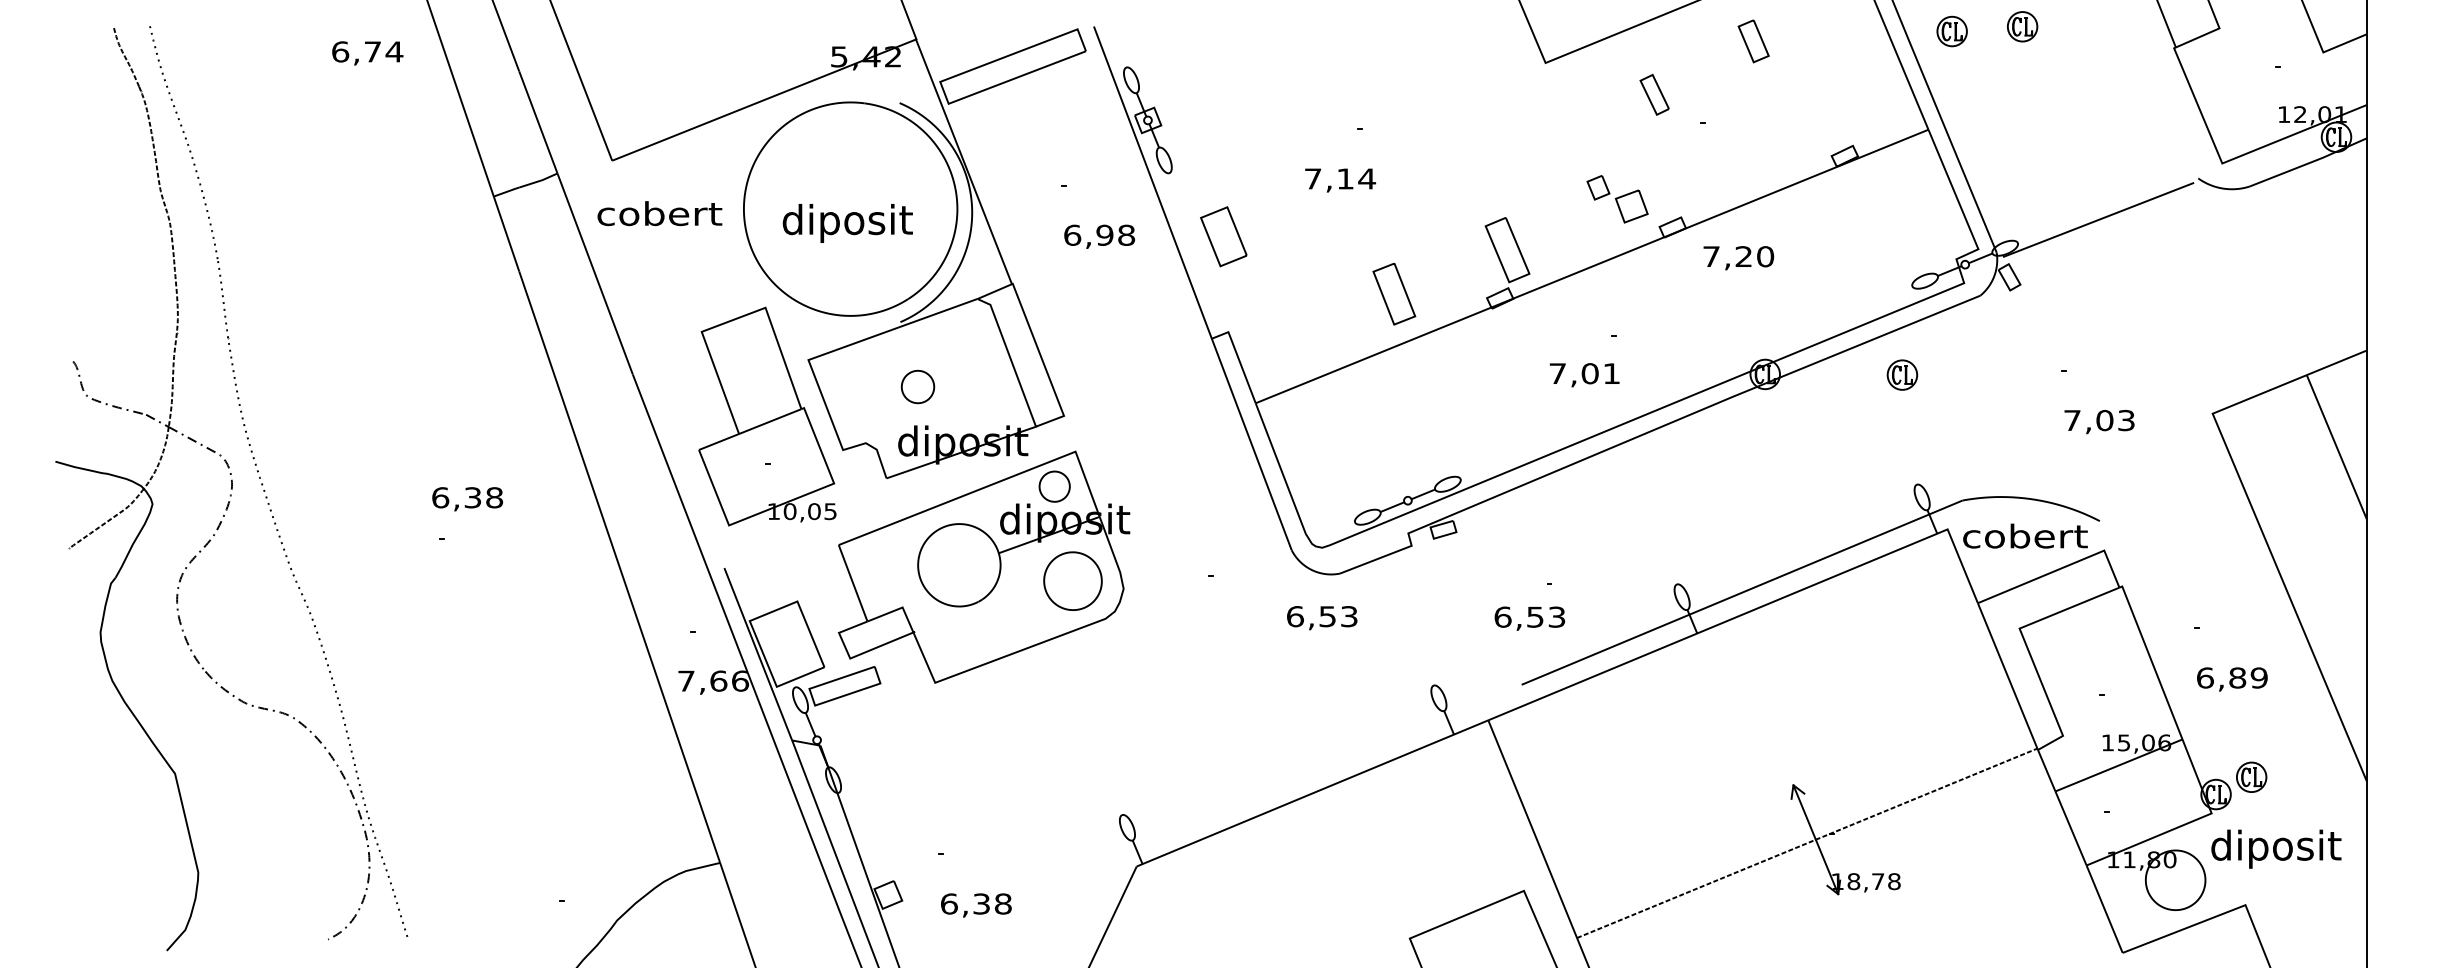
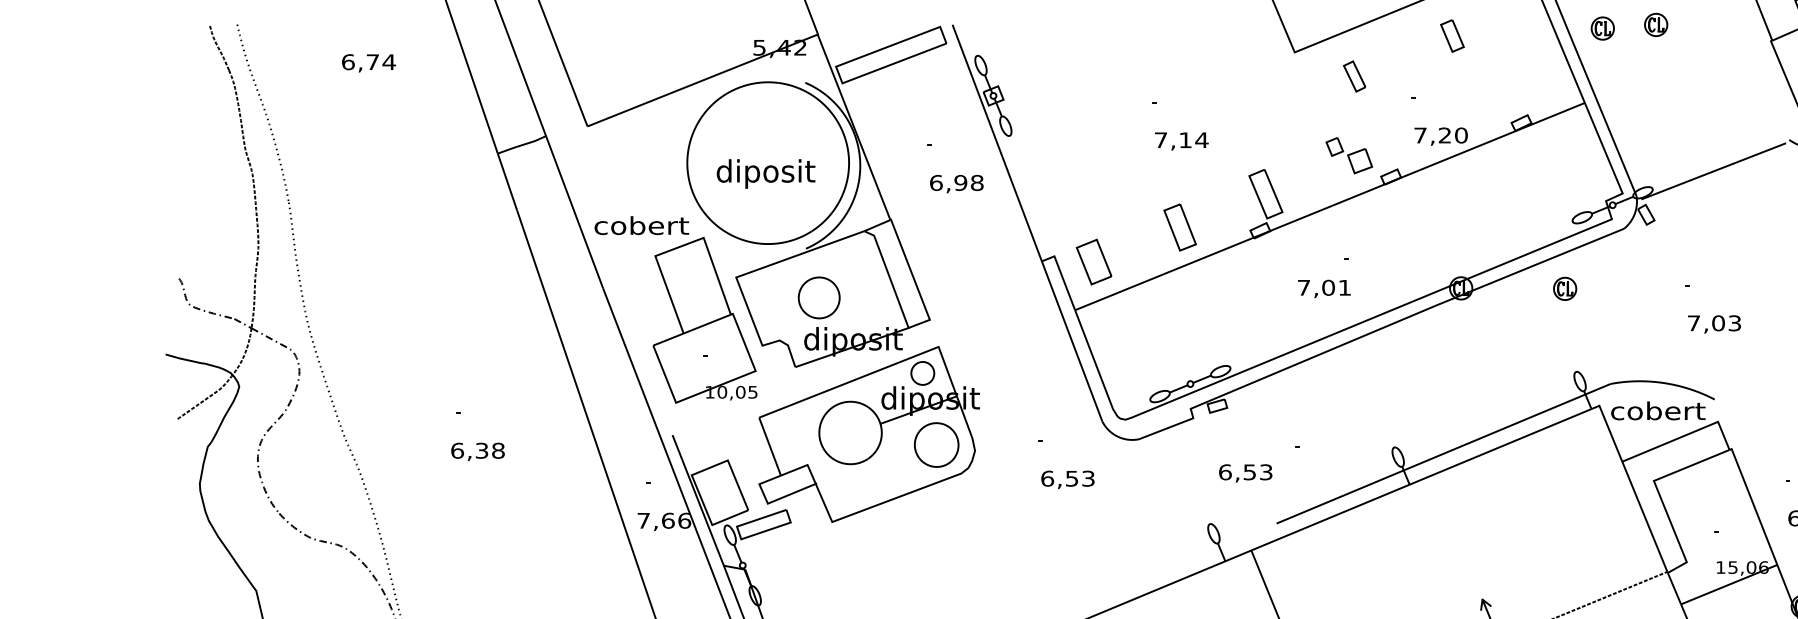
text: (367, 53) -> (368, 63), moved
part: (1654, 94) -> (1354, 76), moved
text: (1340, 180) -> (1181, 141), moved
text: (659, 213) -> (641, 225), moved
part: (1223, 236) -> (1093, 261), moved
text: (1738, 258) -> (1440, 136), moved
part: (917, 386) -> (818, 297), size x1.67
text: (467, 499) -> (477, 452), moved
text: (1322, 618) -> (1068, 480), moved
text: (1529, 618) -> (1245, 473), moved

